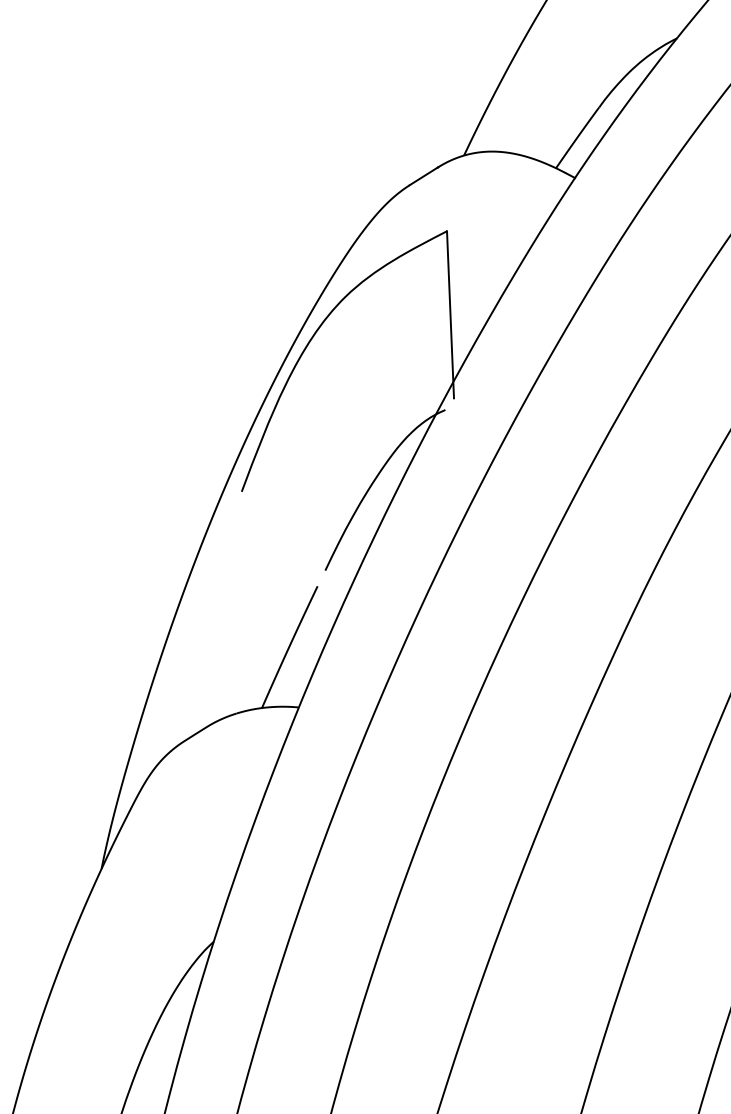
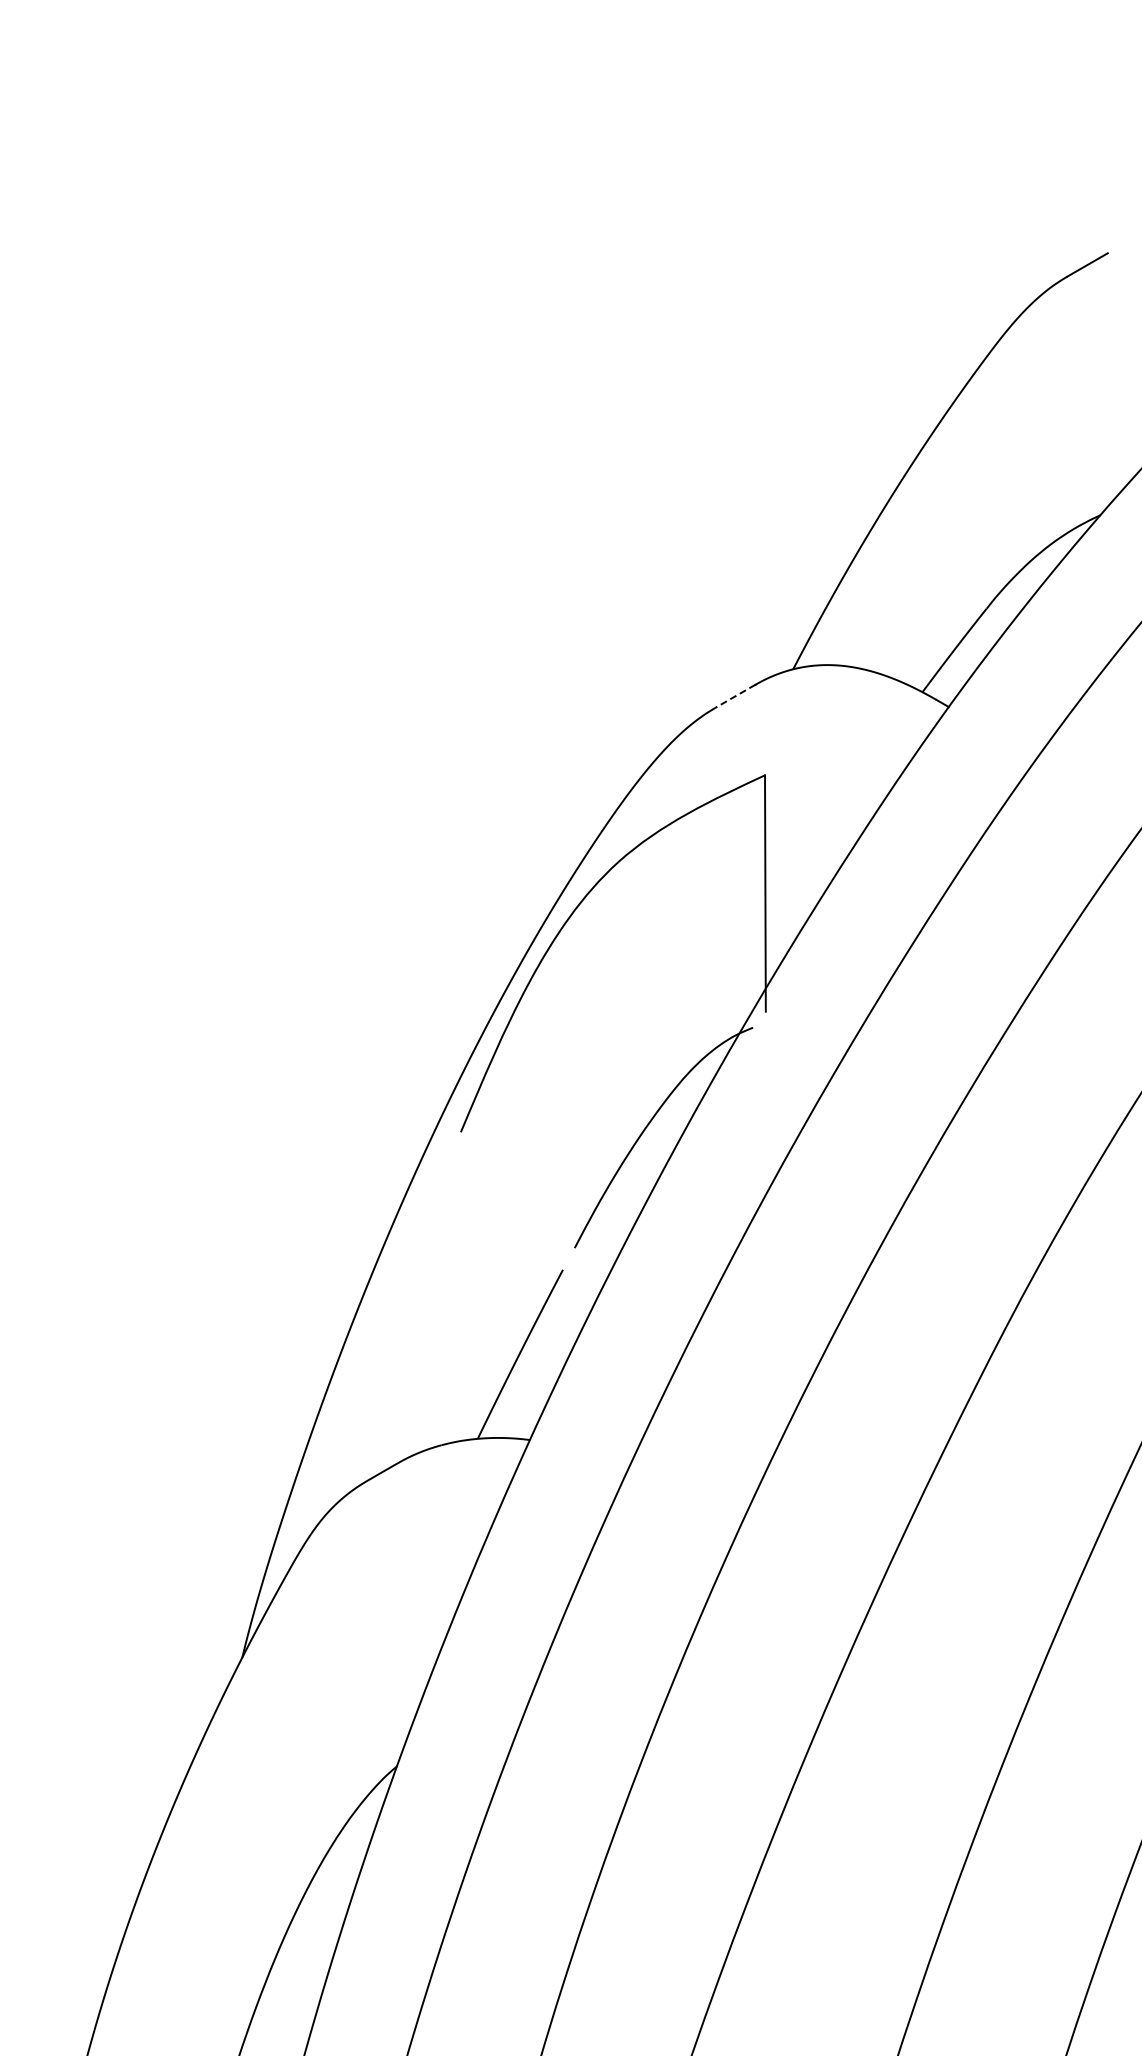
line: (423, 176) -> (734, 696), solid -> dashed

